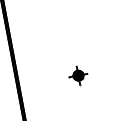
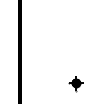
part: (77, 77) -> (75, 84), moved

